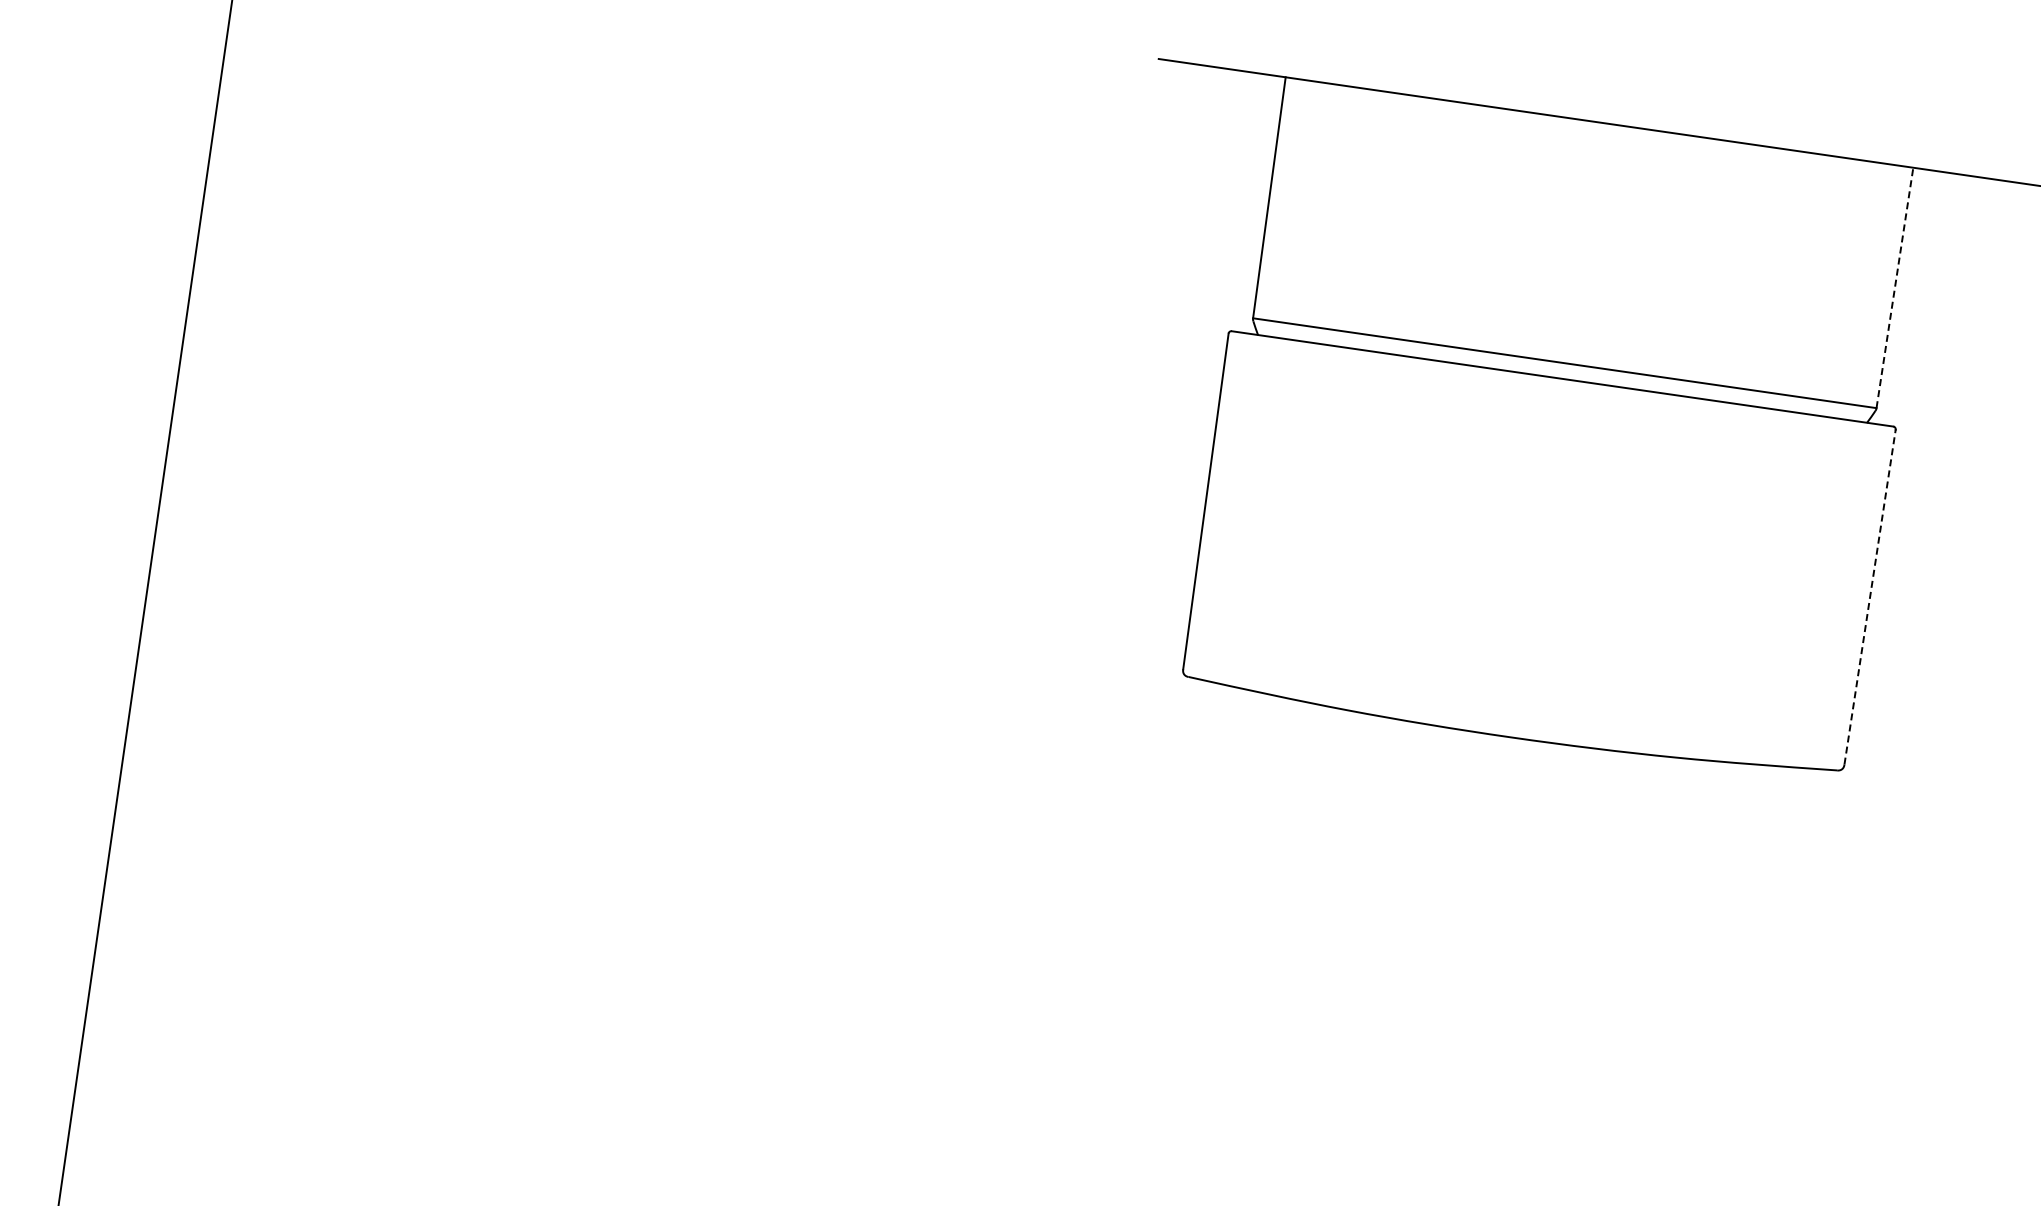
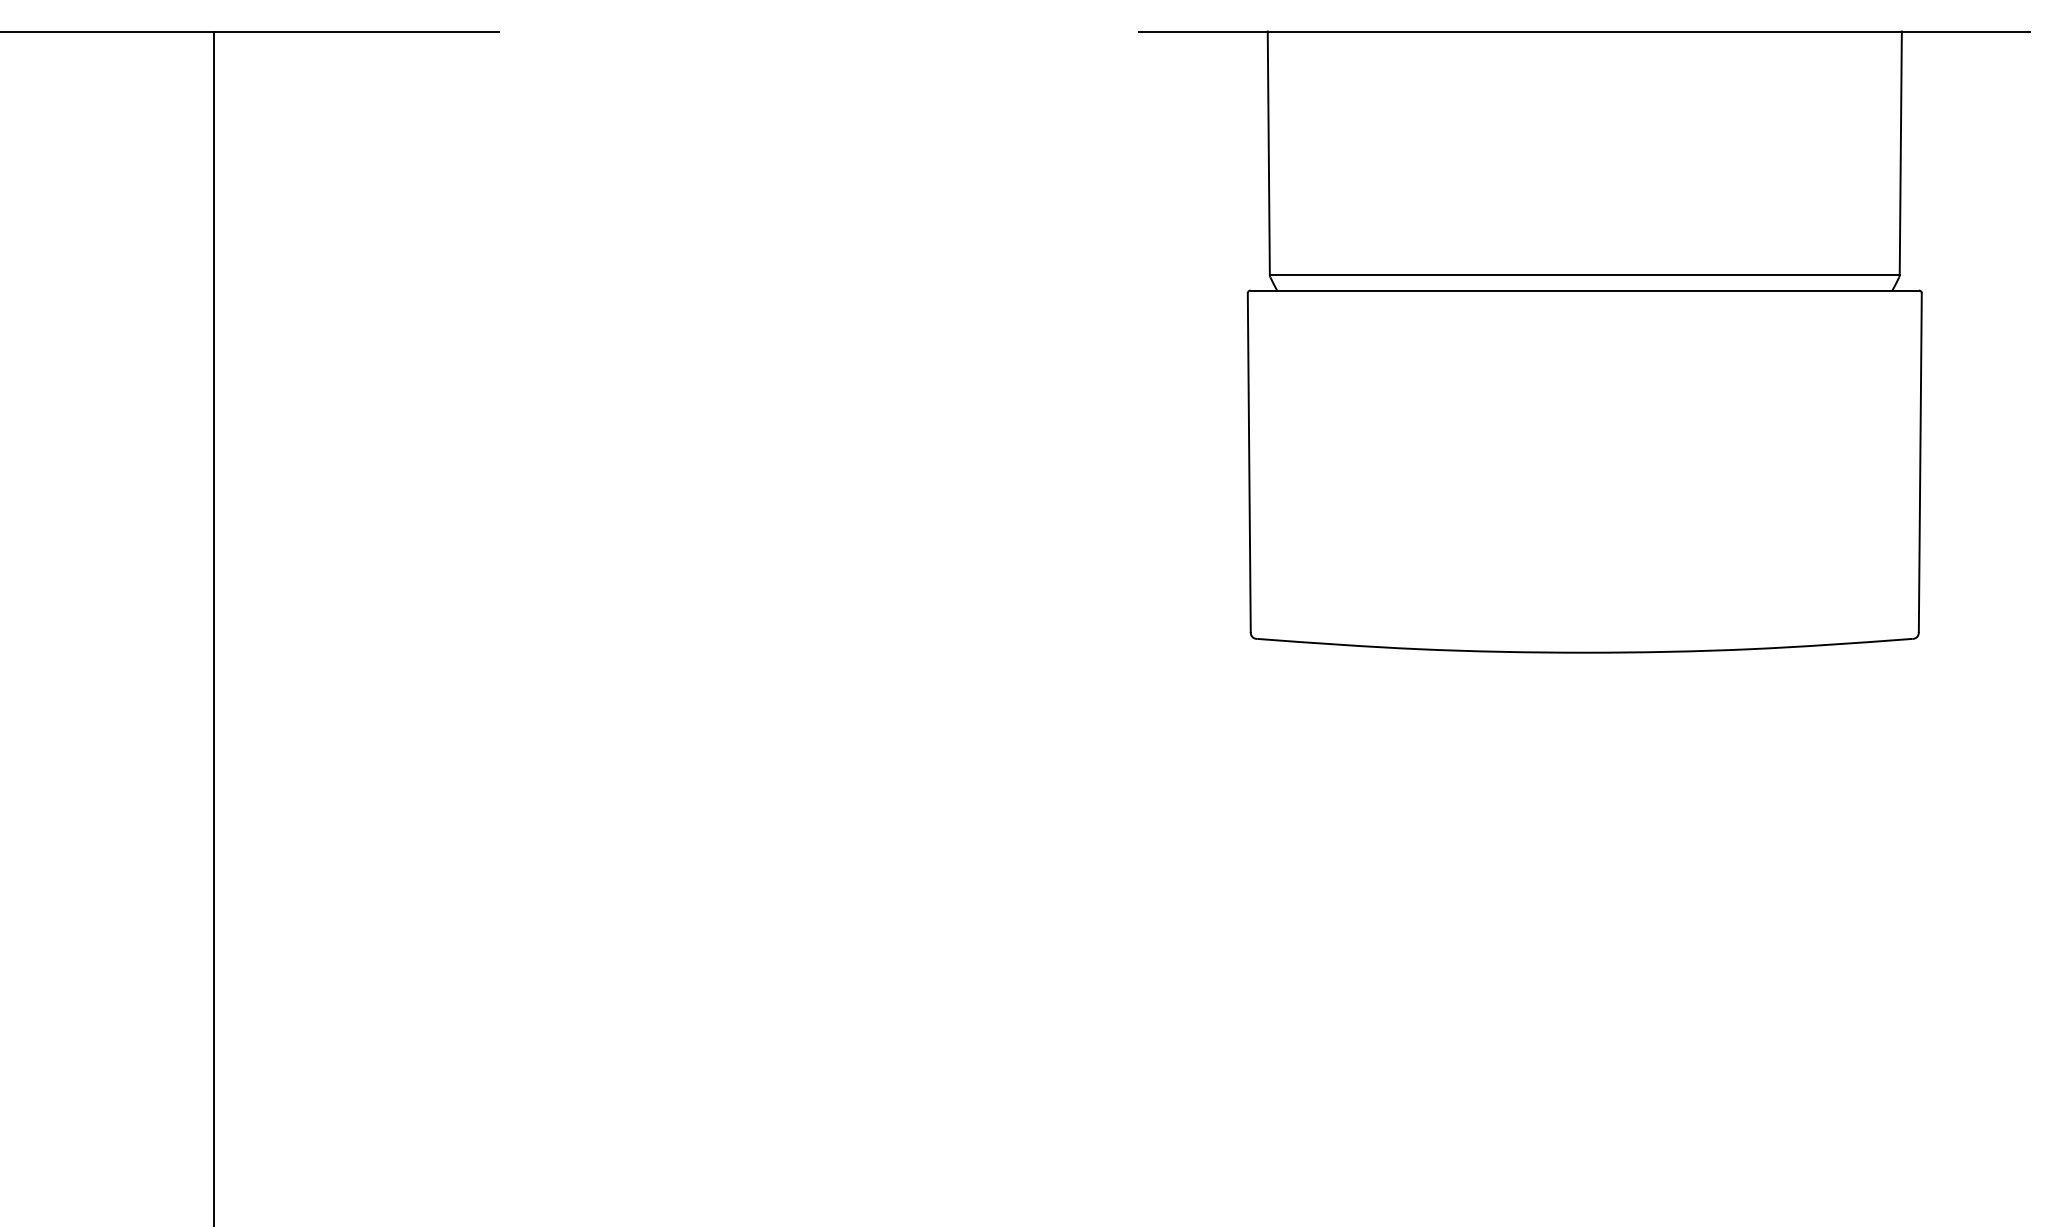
line: (1894, 288) -> (1900, 153), dashed -> solid
line: (1870, 596) -> (1920, 462), dashed -> solid

